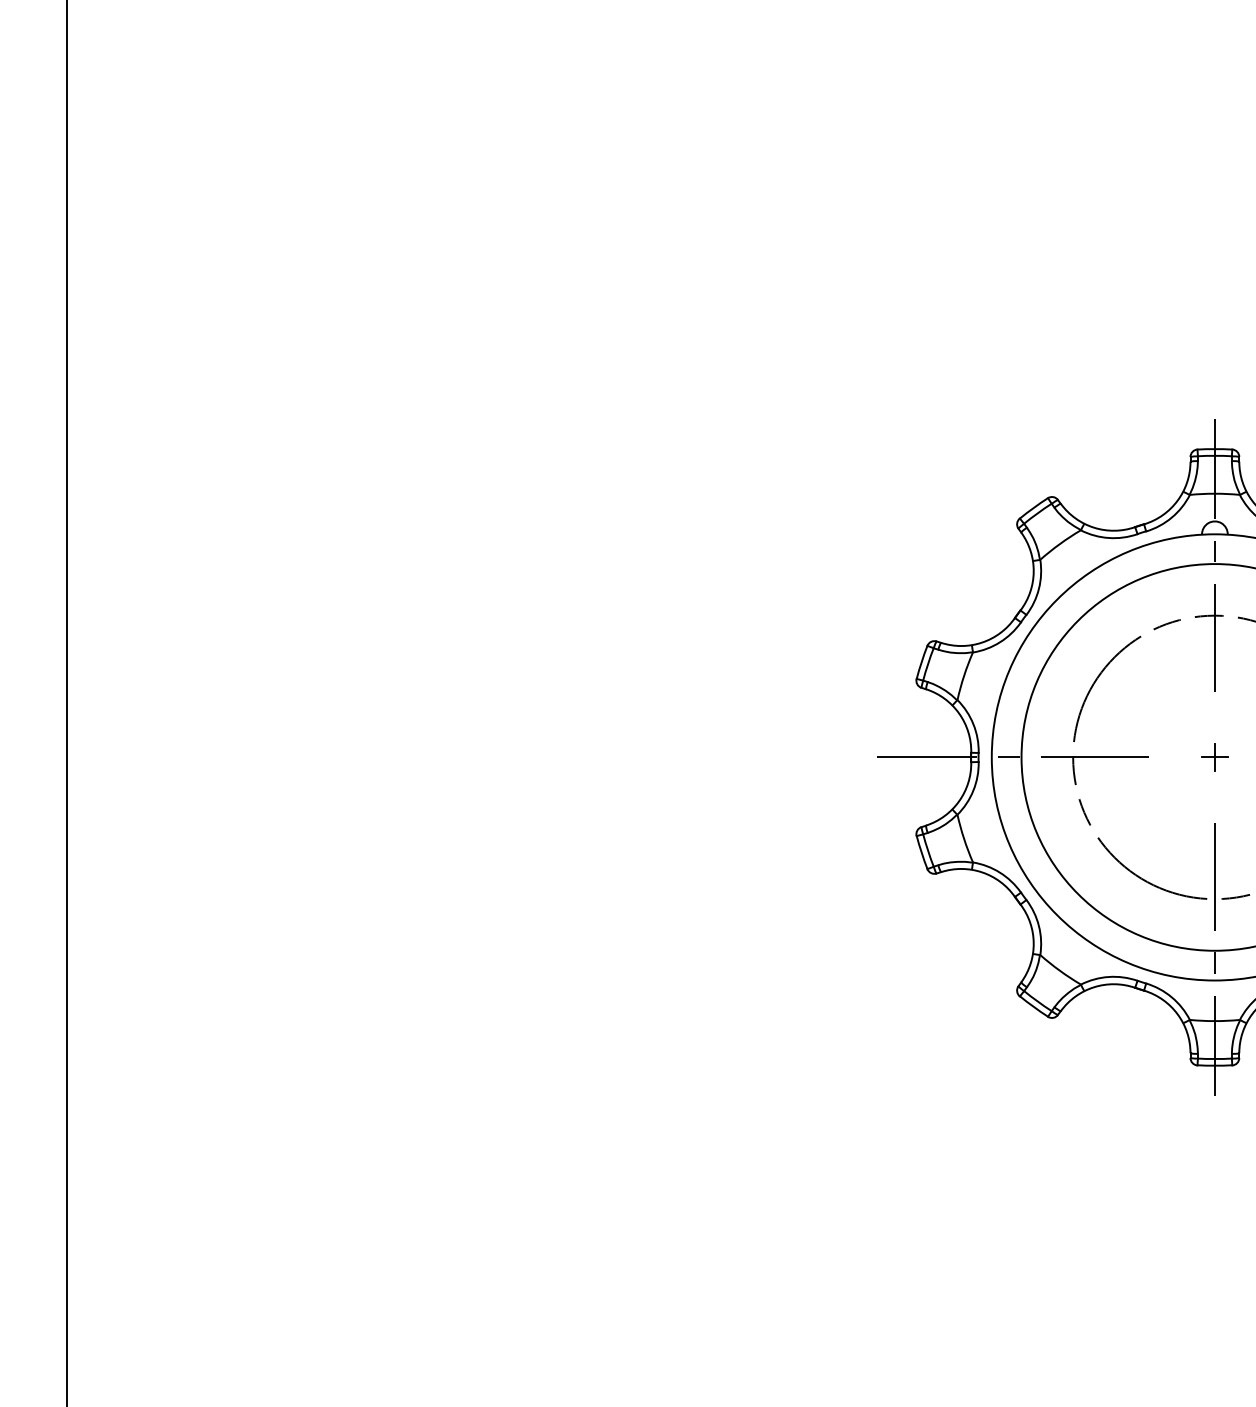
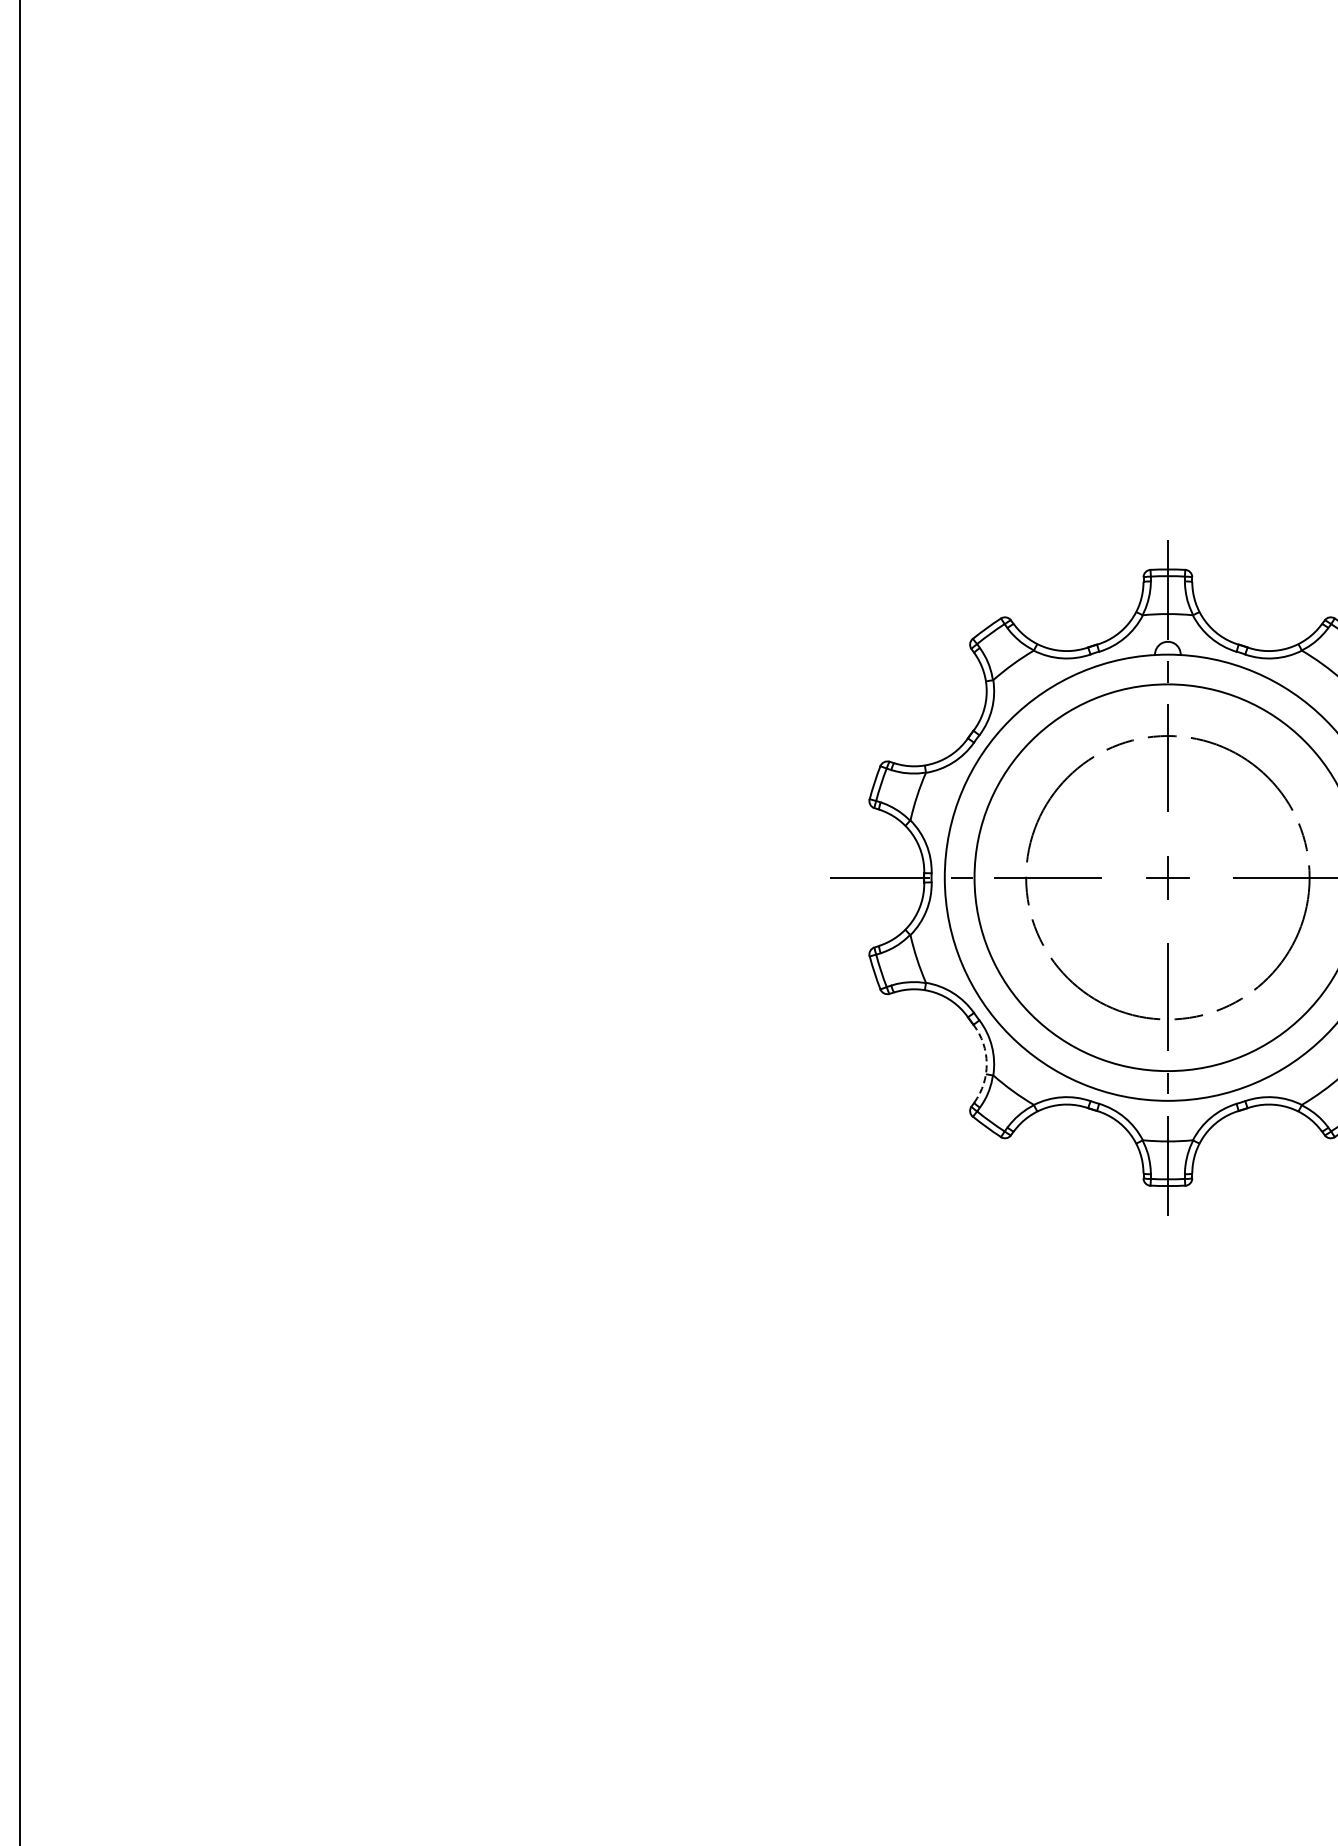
part: (1214, 757) -> (1167, 877), size x1.6
arc: (1033, 943) -> (986, 1063), solid -> dashed

